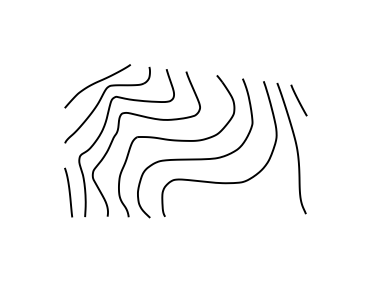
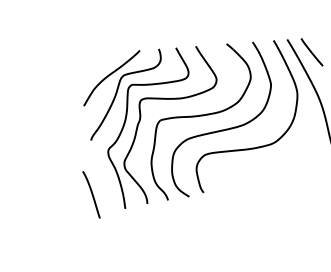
curve: (68, 192) -> (91, 194), moved

